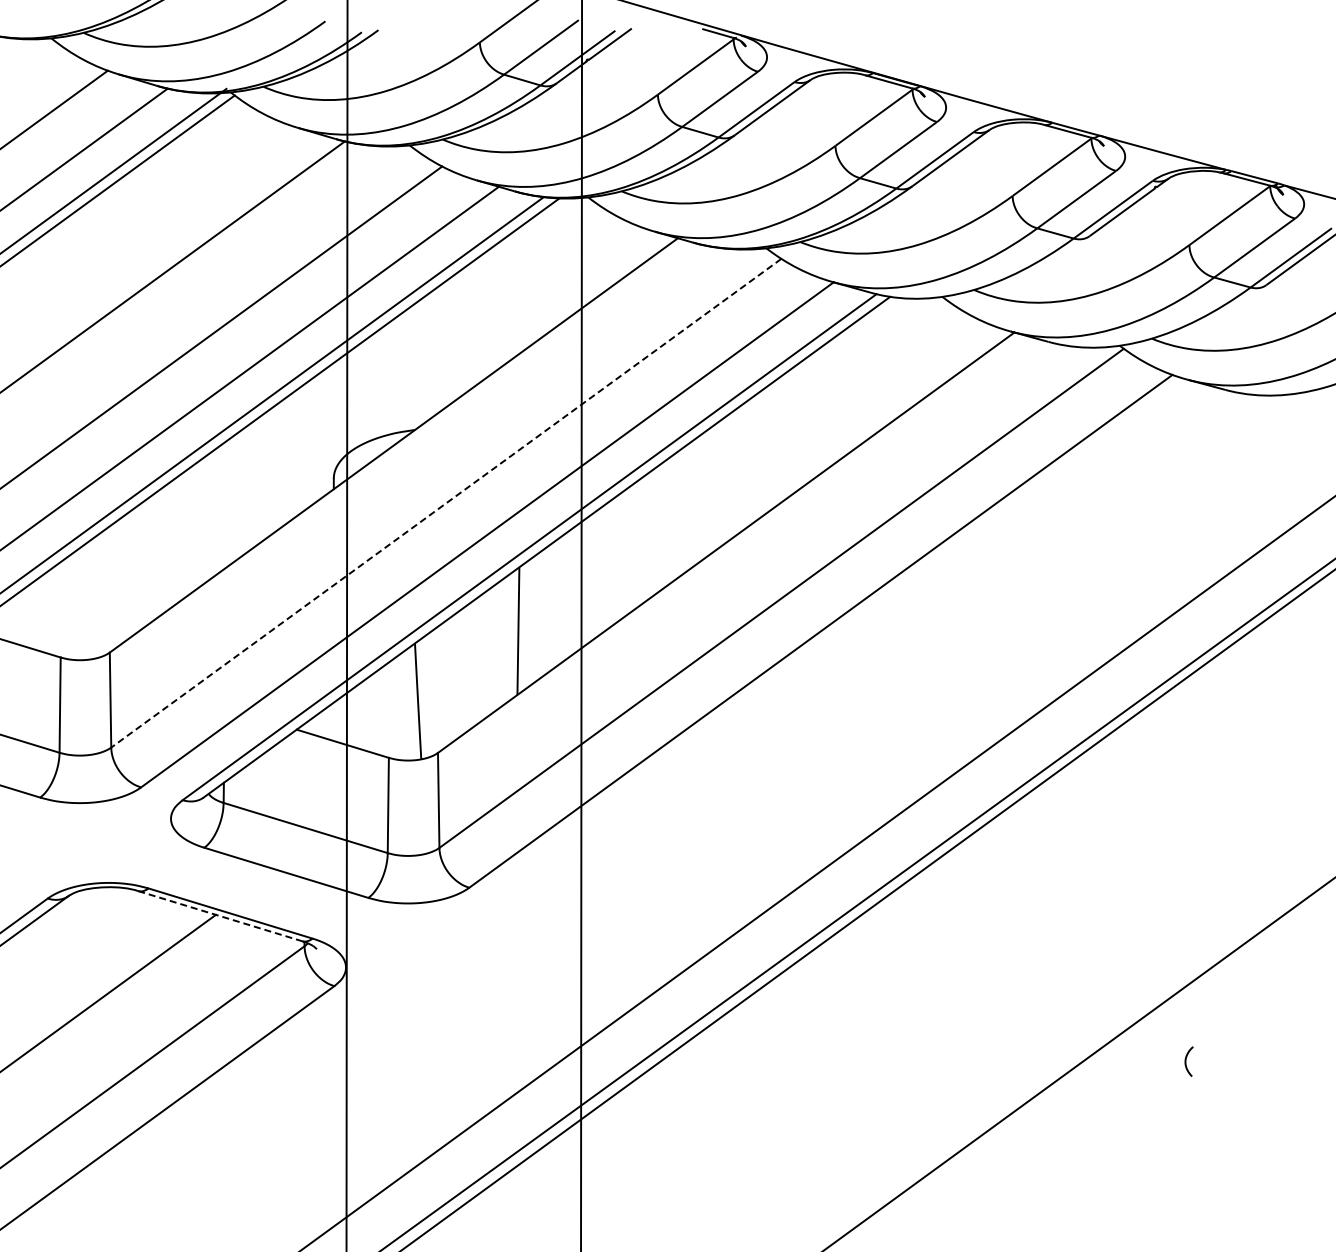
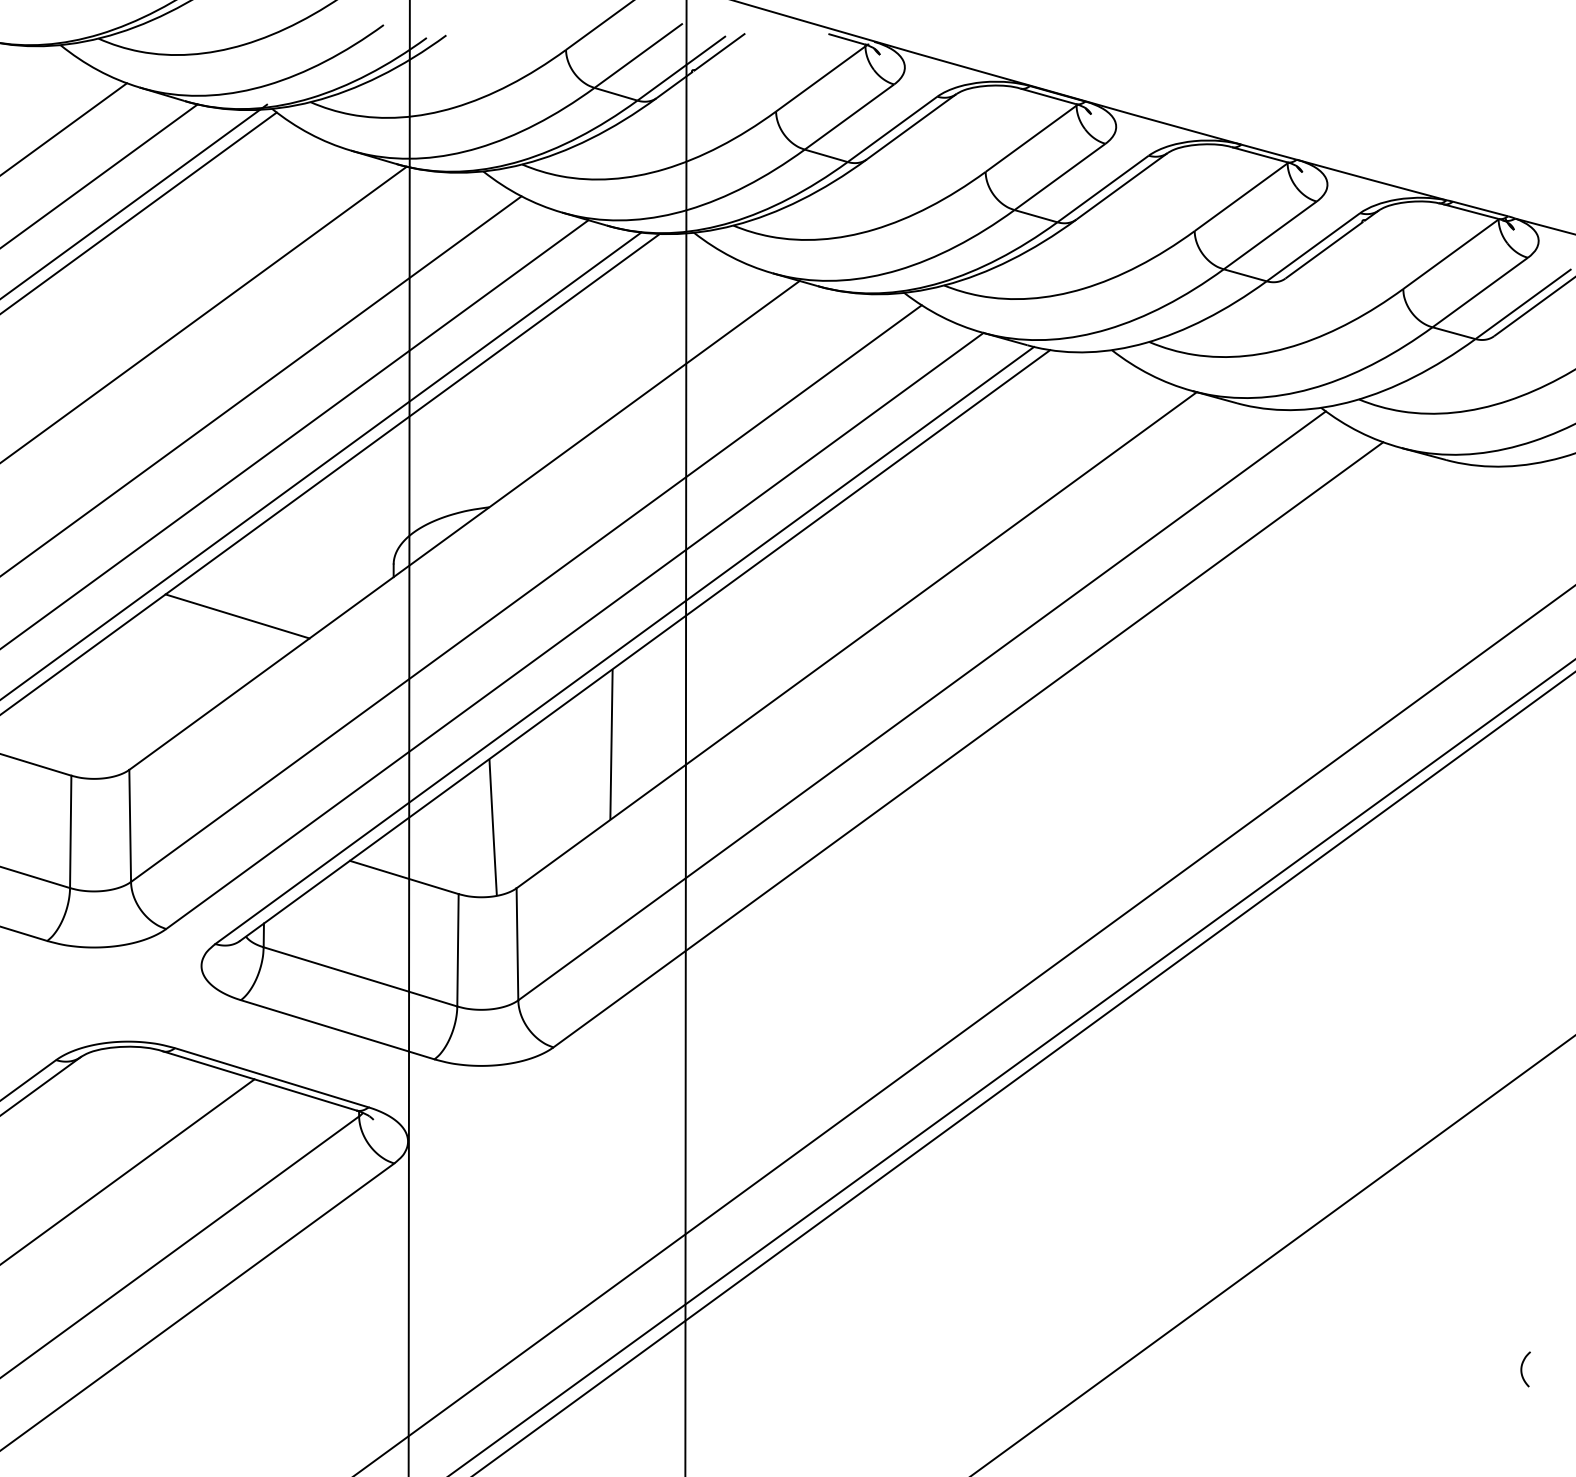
line: (446, 503) -> (526, 593), dashed -> solid
line: (201, 522) -> (237, 616), added
line: (220, 916) -> (259, 1081), dashed -> solid
curve: (1186, 1061) -> (1522, 1369), moved

